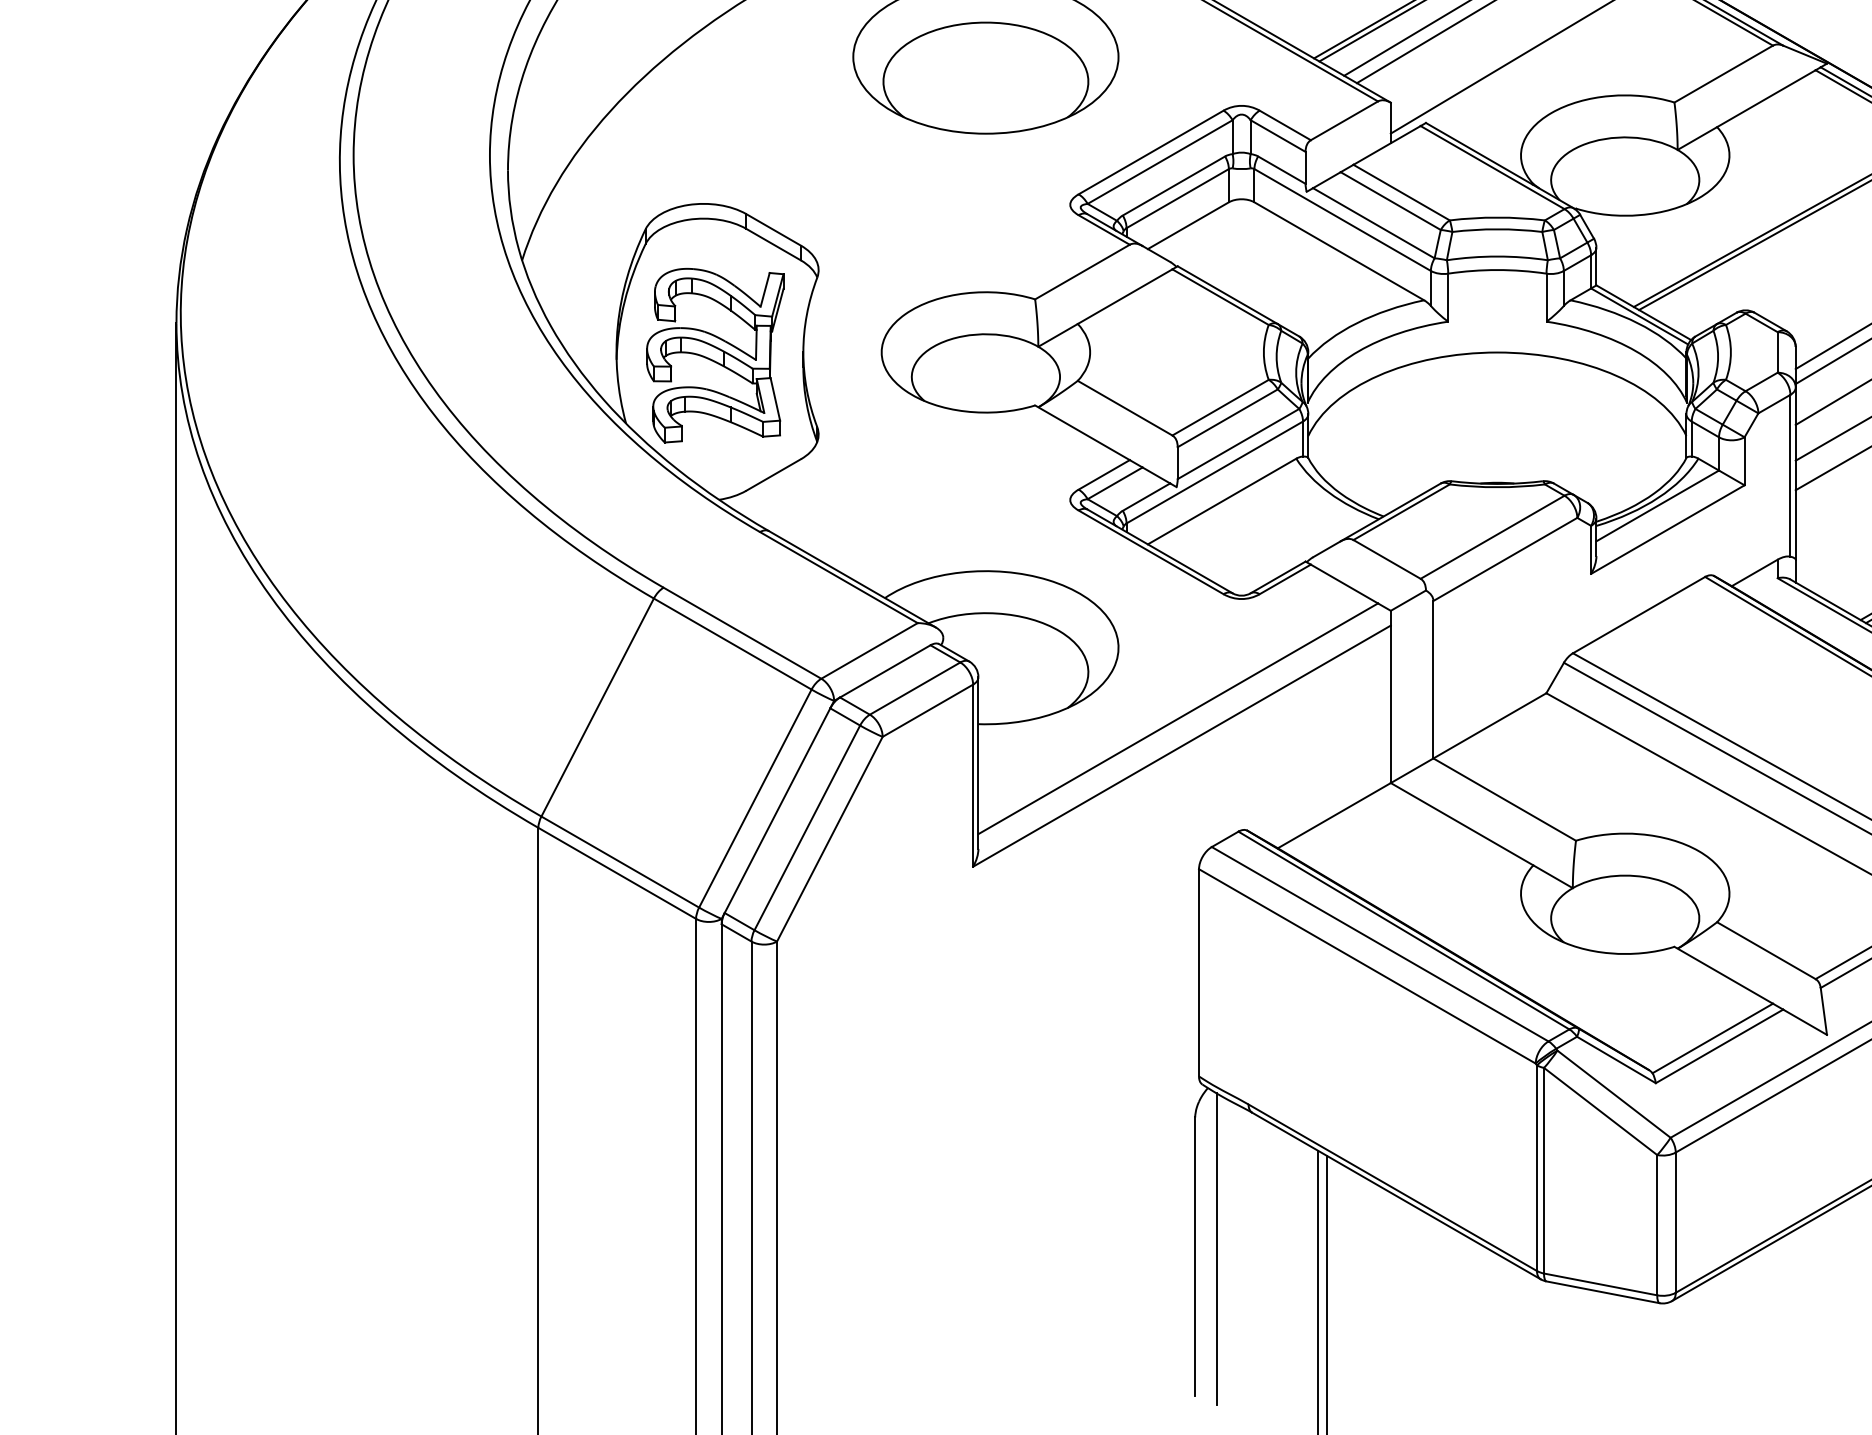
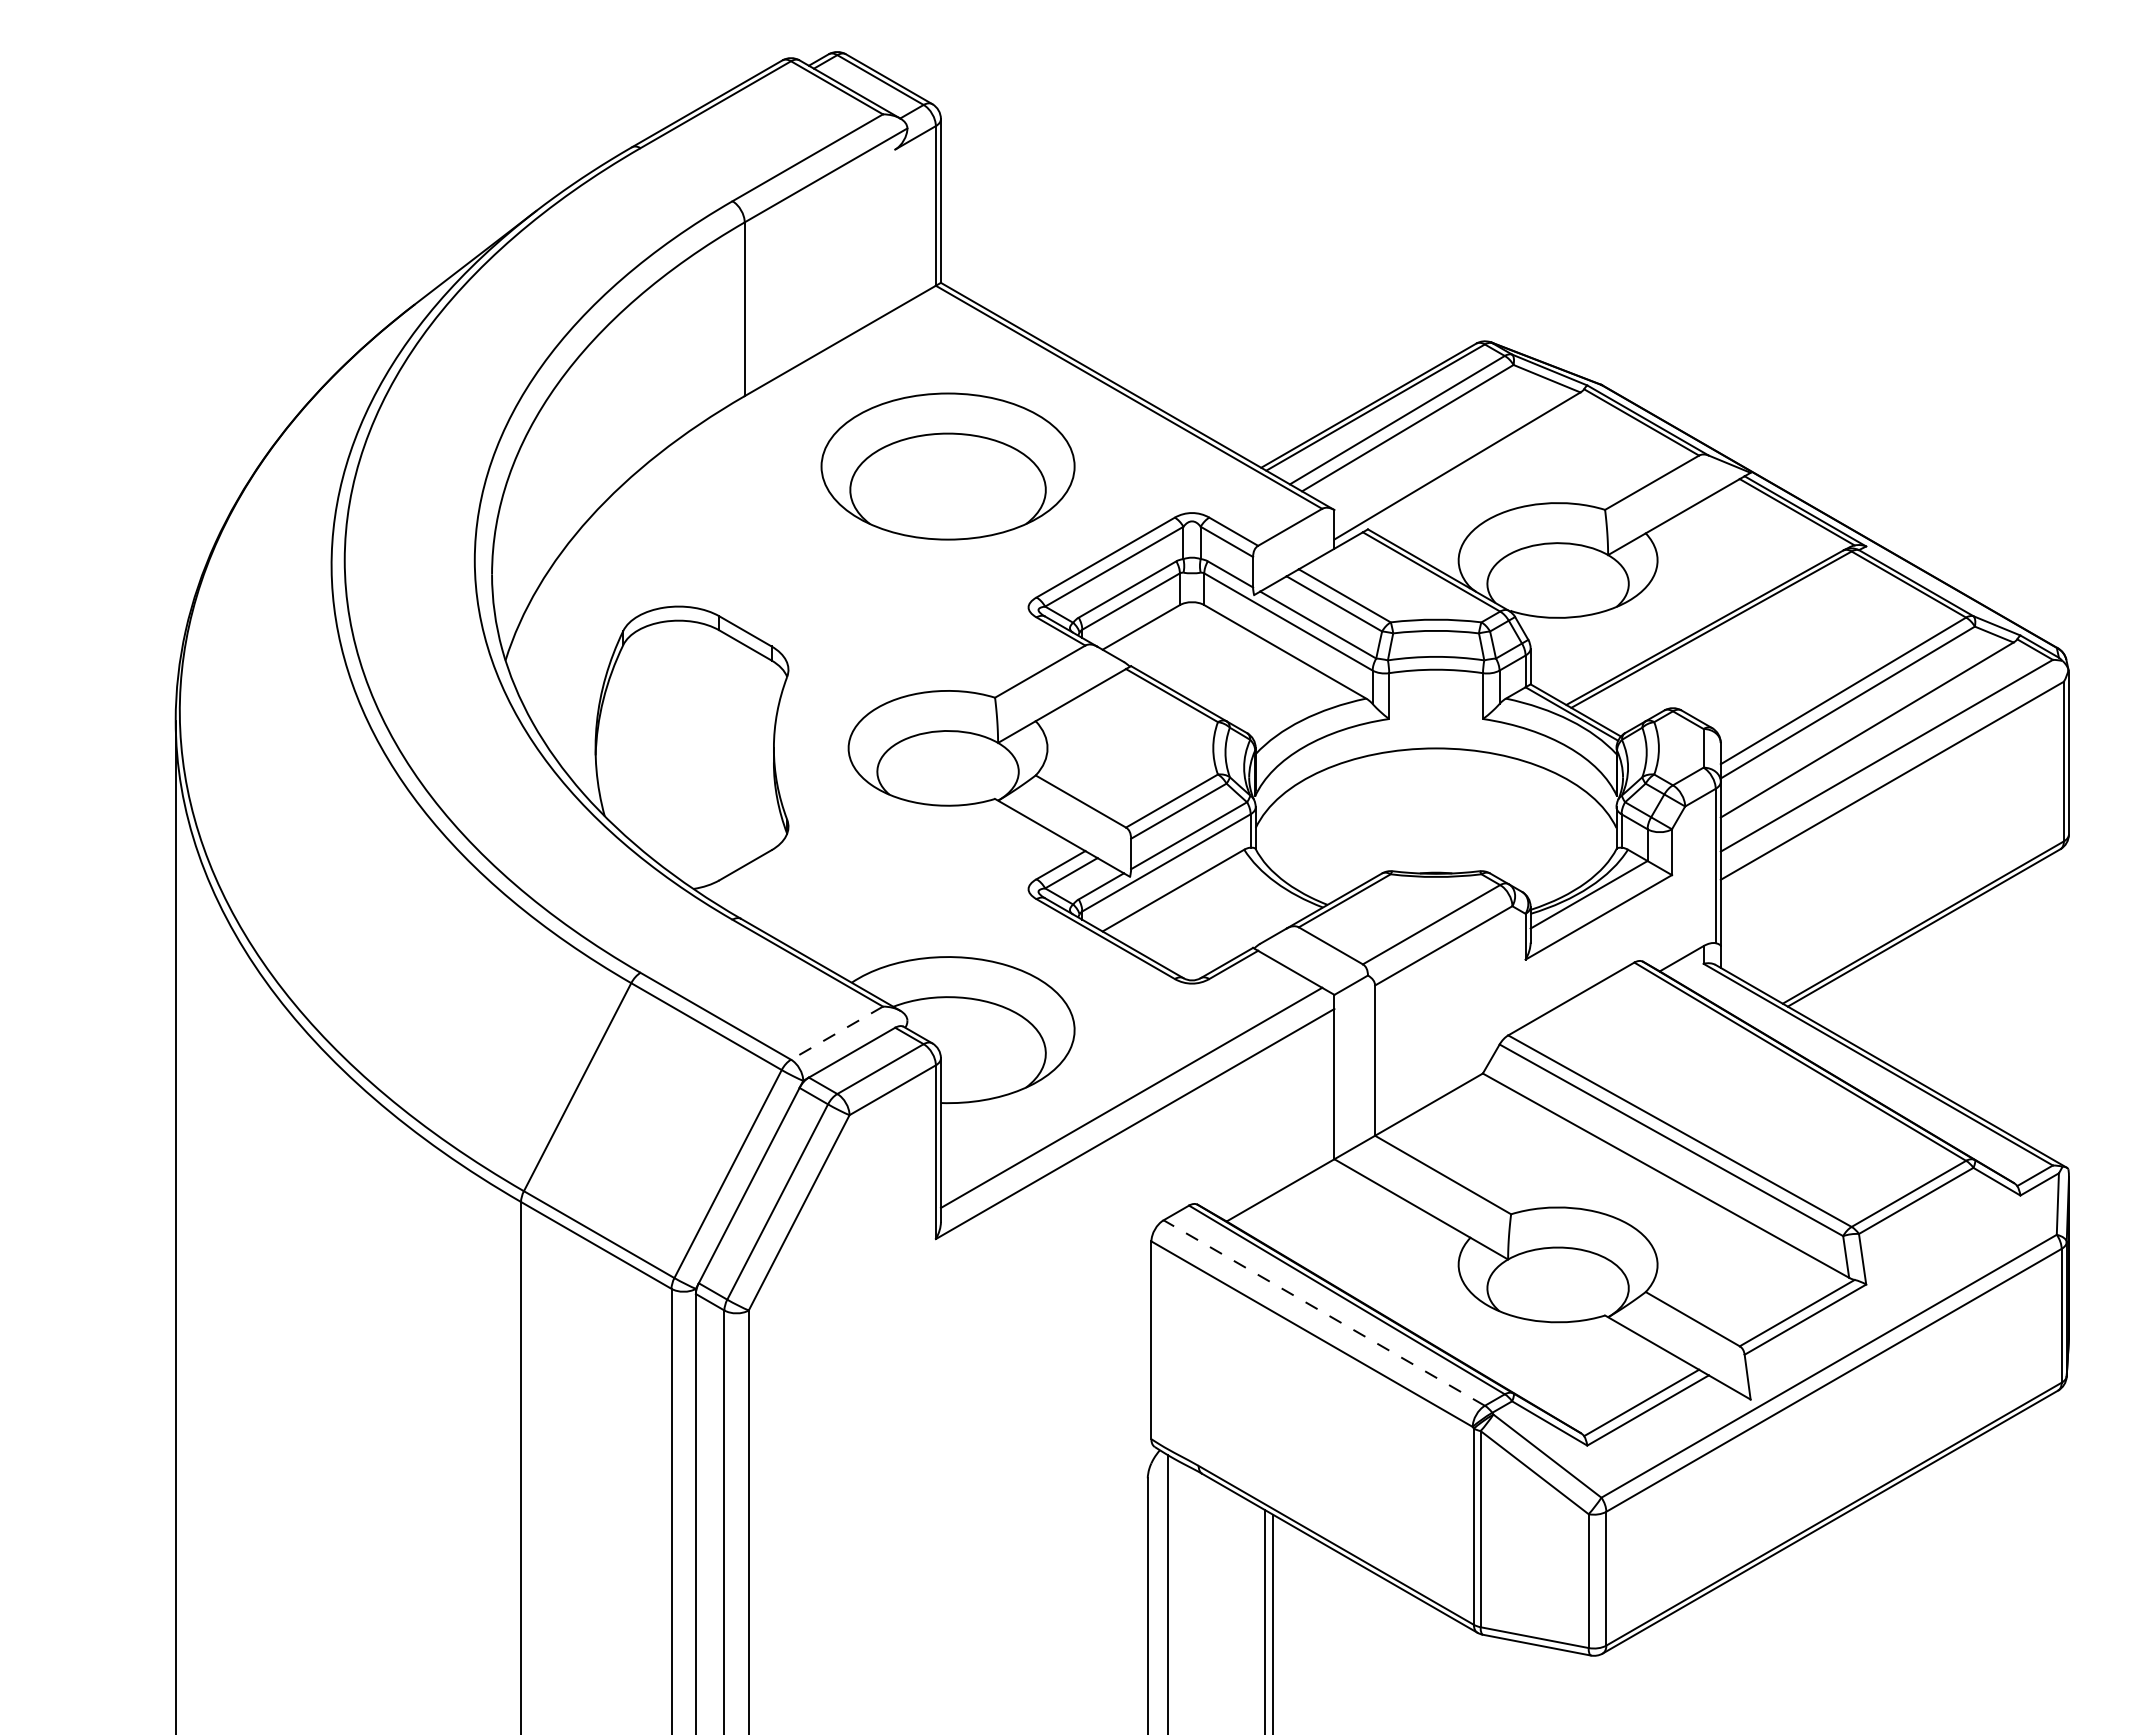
part: (714, 355) -> (689, 751), removed
line: (868, 651) -> (836, 1033), solid -> dashed
line: (1379, 943) -> (1323, 1312), solid -> dashed

